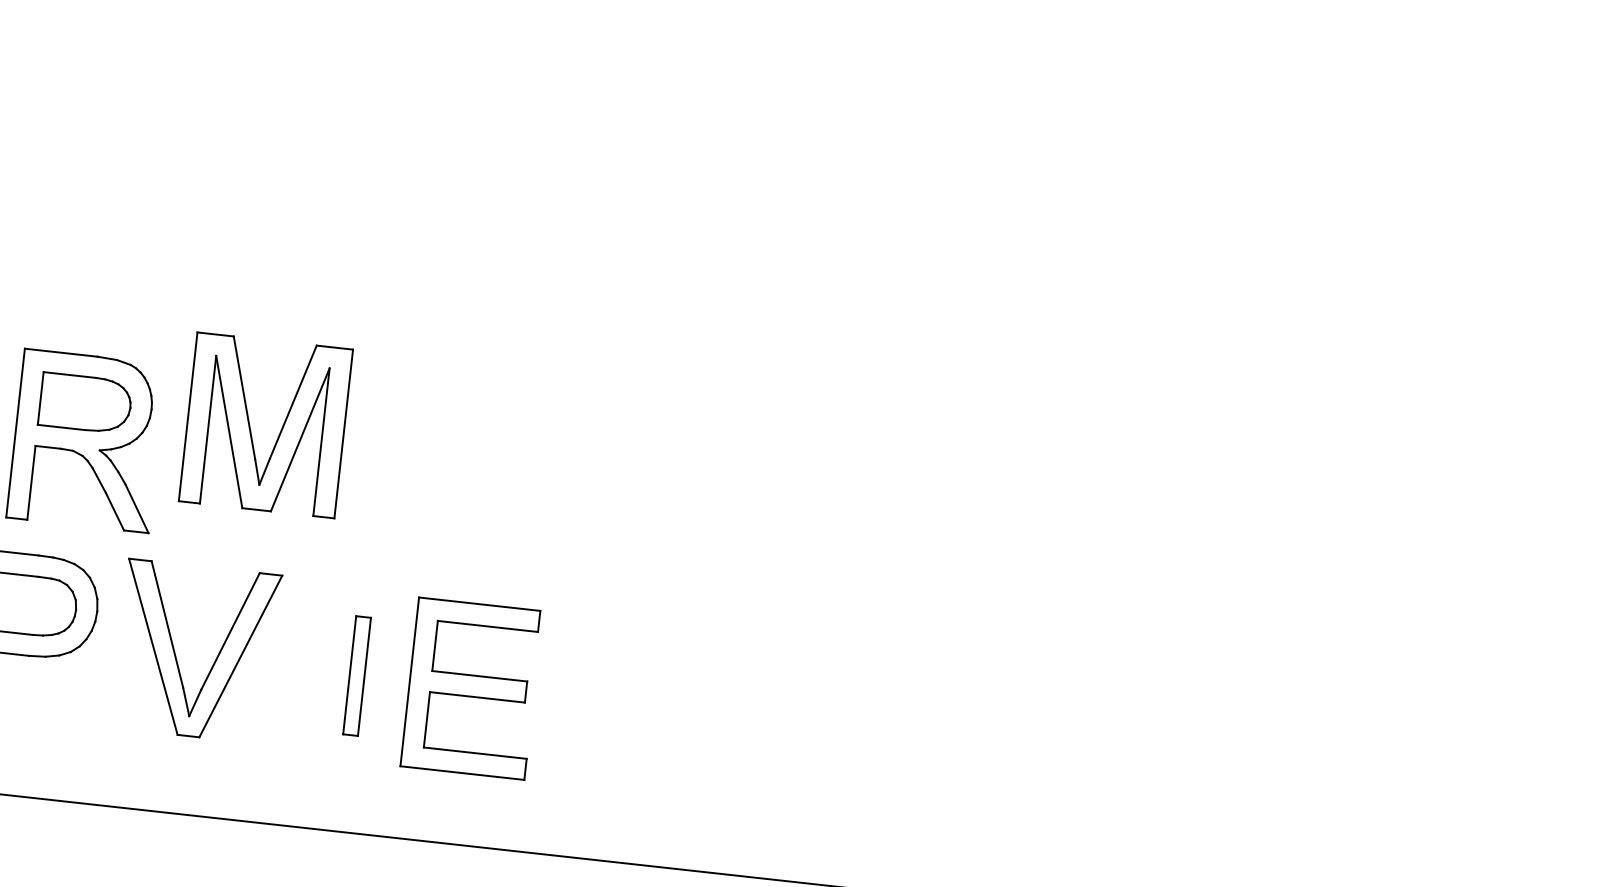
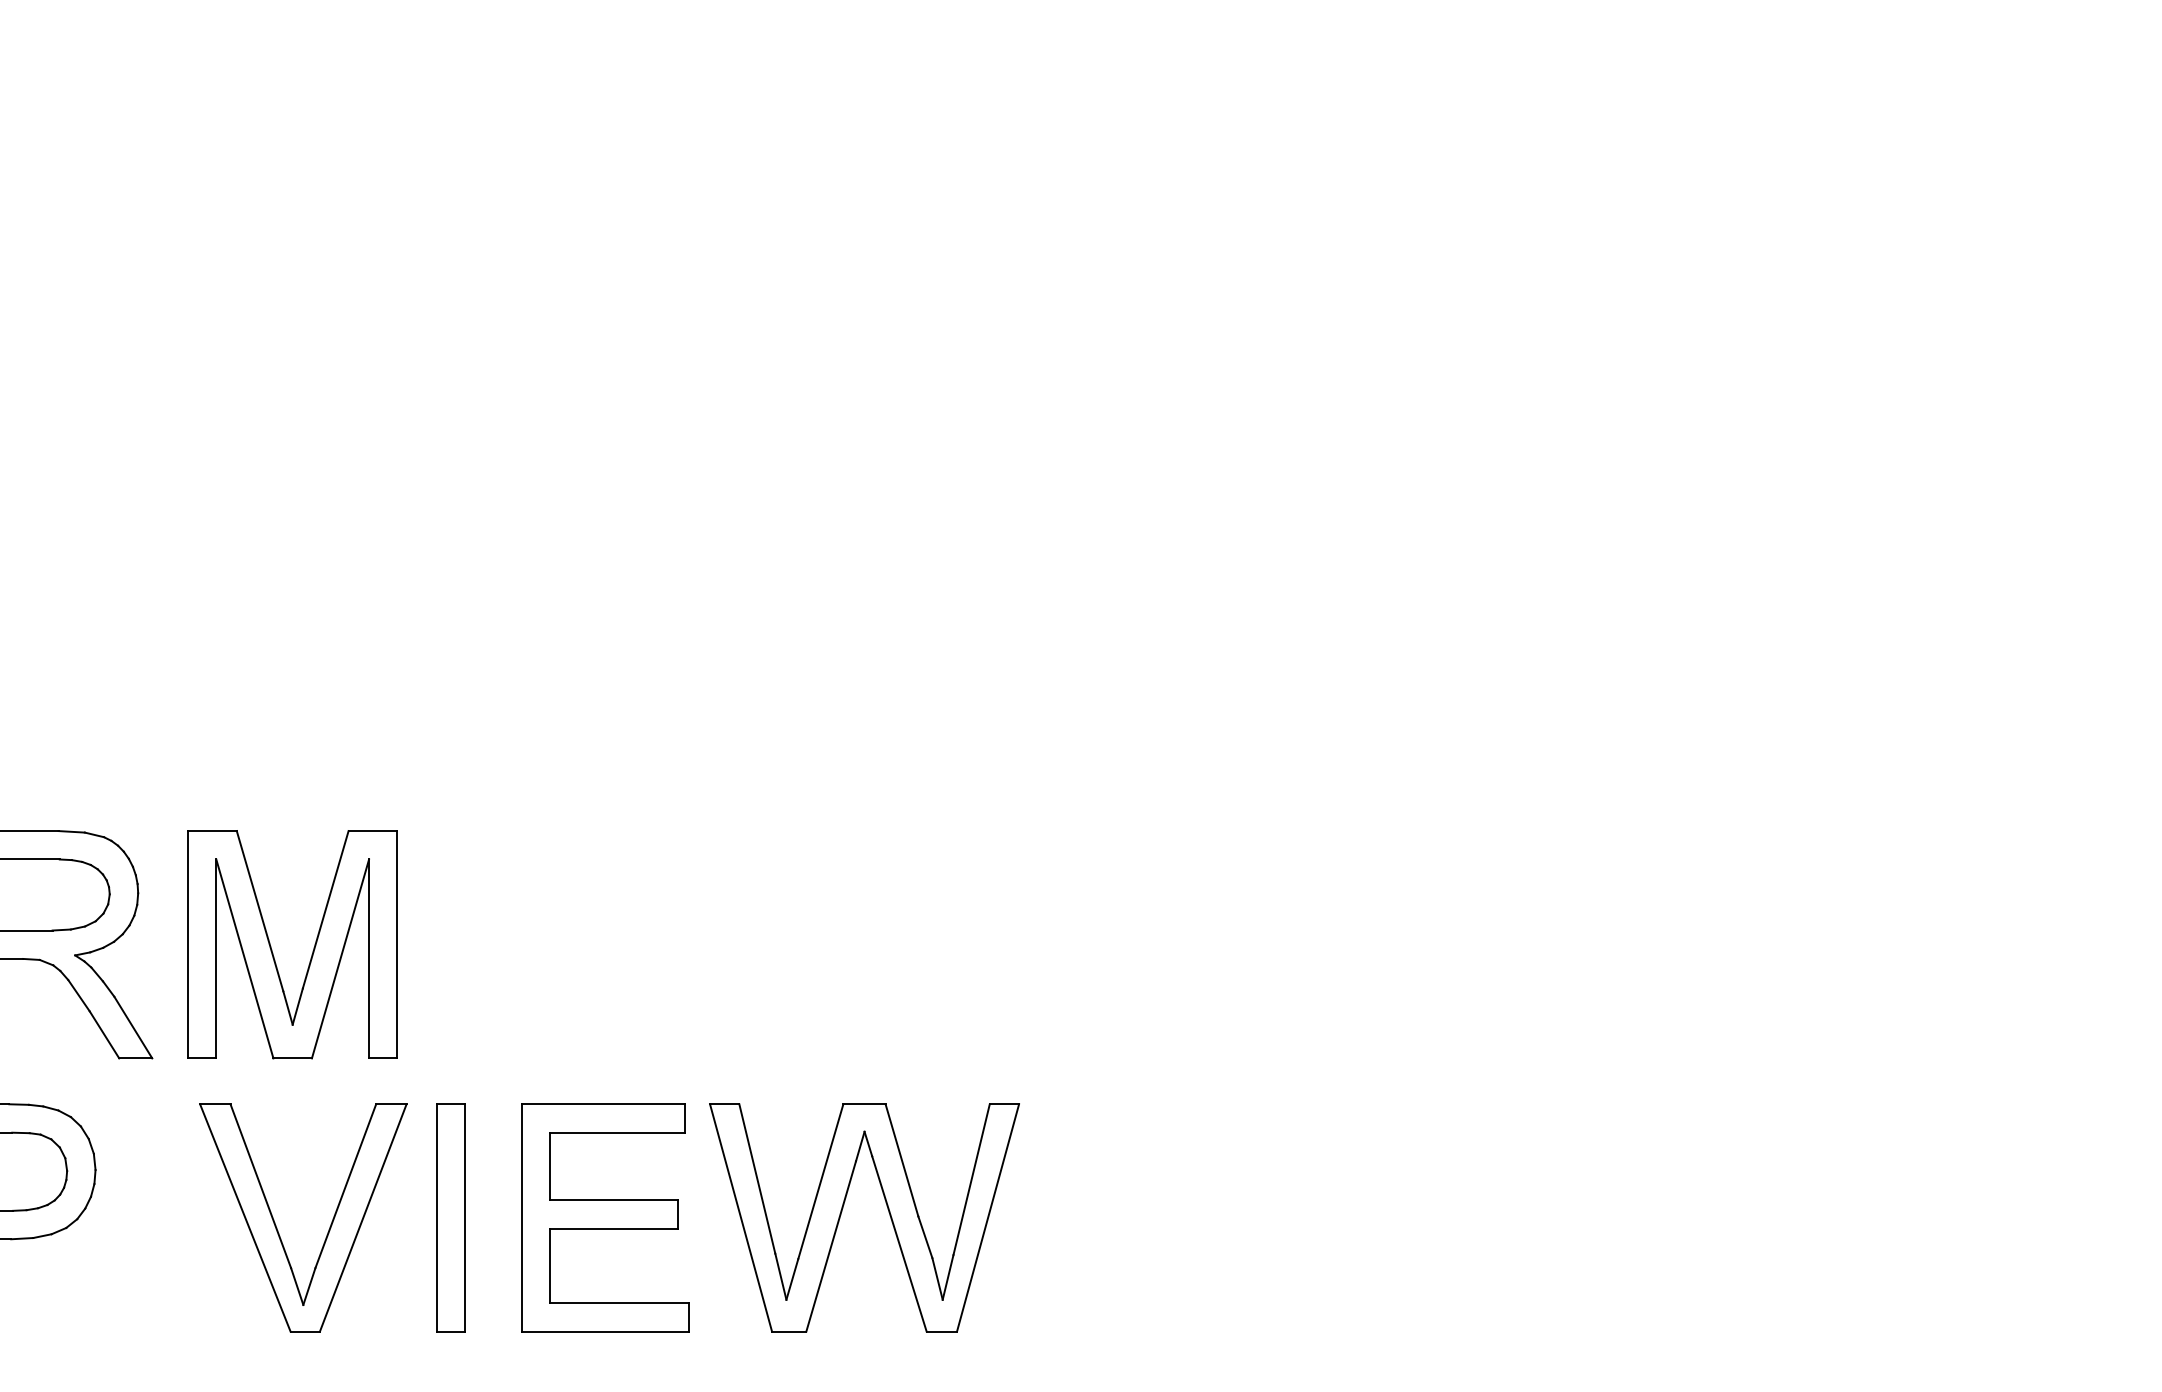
part: (250, 427) -> (272, 949), moved
part: (215, 660) -> (329, 1226), moved
part: (356, 675) -> (450, 1217), size x1.43
part: (648, 703) -> (842, 1211), added

